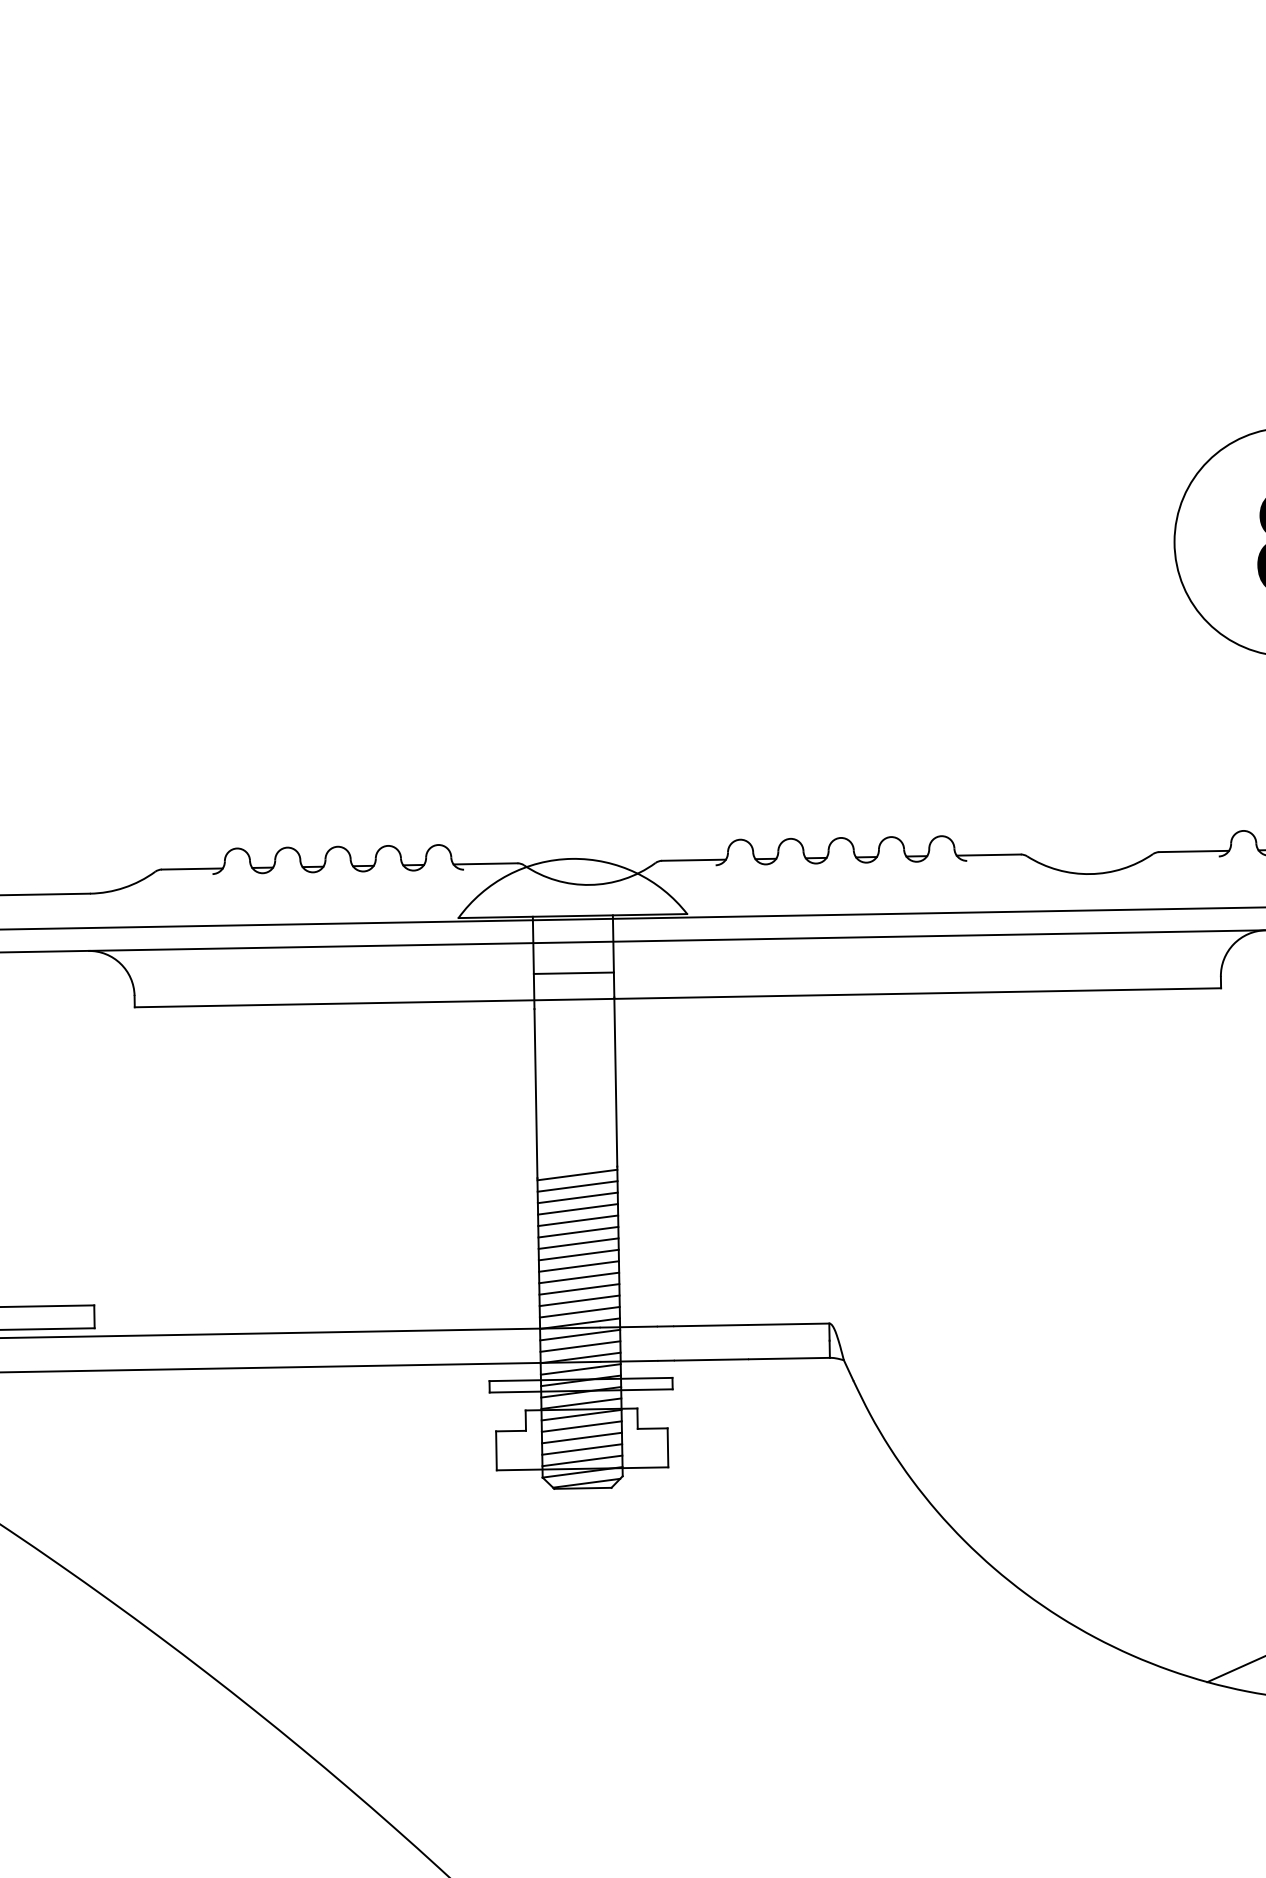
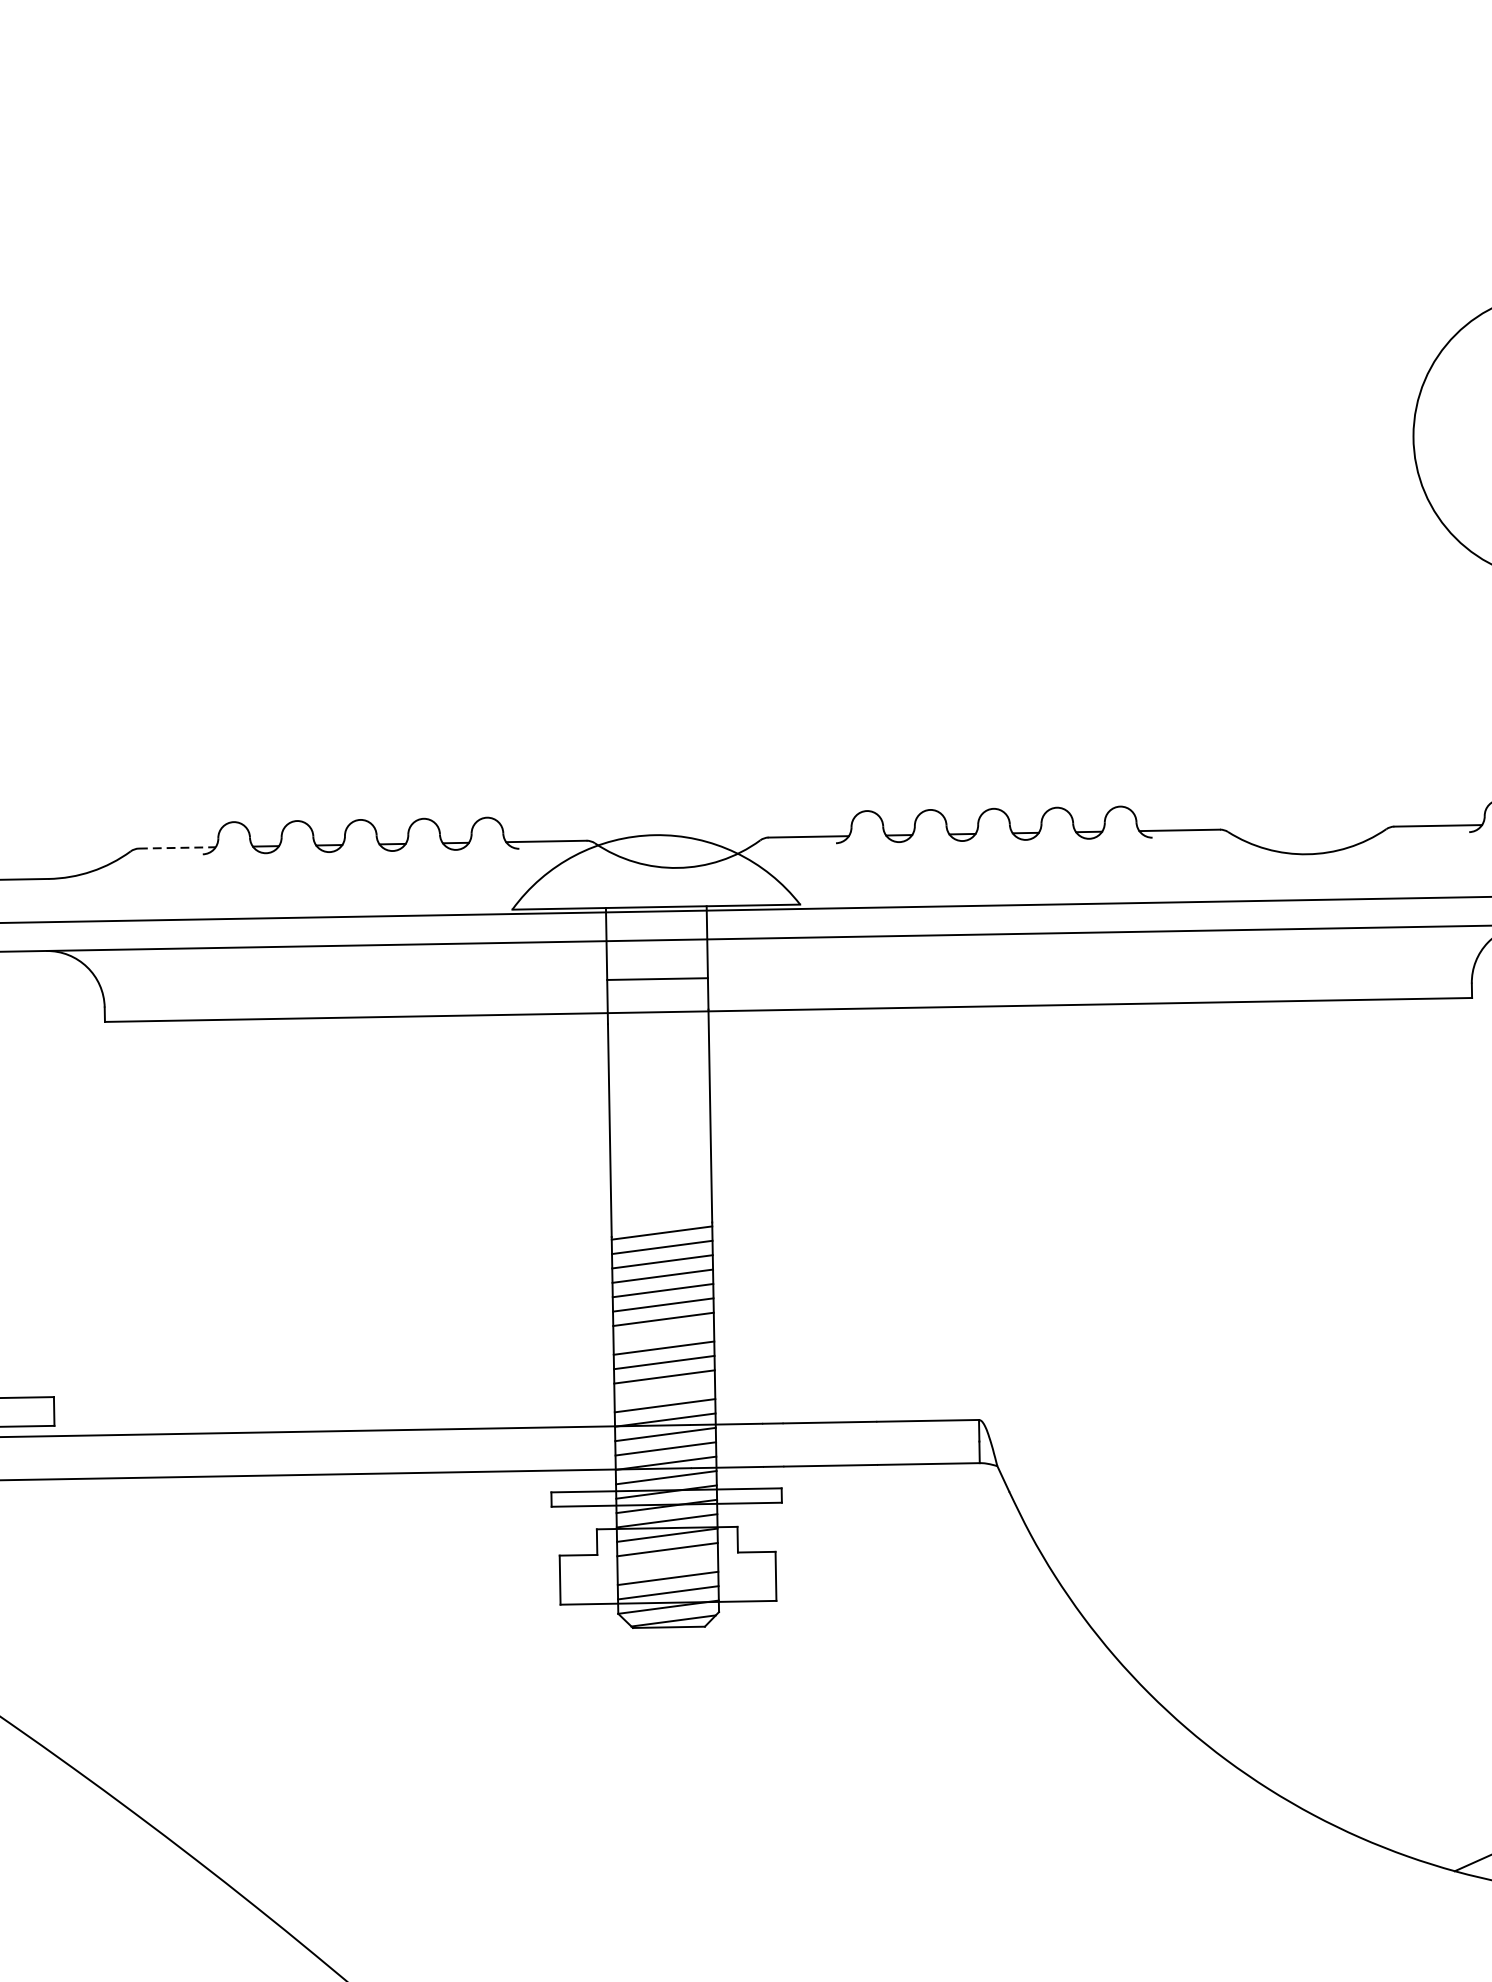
line: (192, 869) -> (177, 848), solid -> dashed
line: (578, 1254) -> (663, 1333), removed
line: (579, 1300) -> (664, 1390), removed
line: (581, 1437) -> (667, 1563), removed

